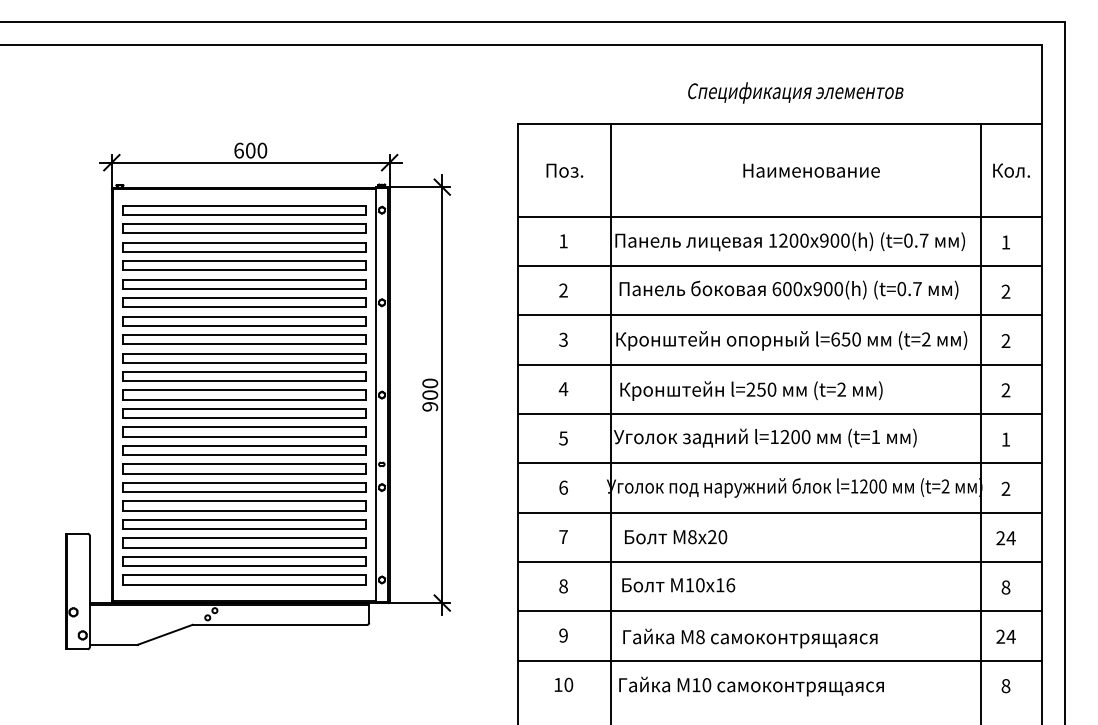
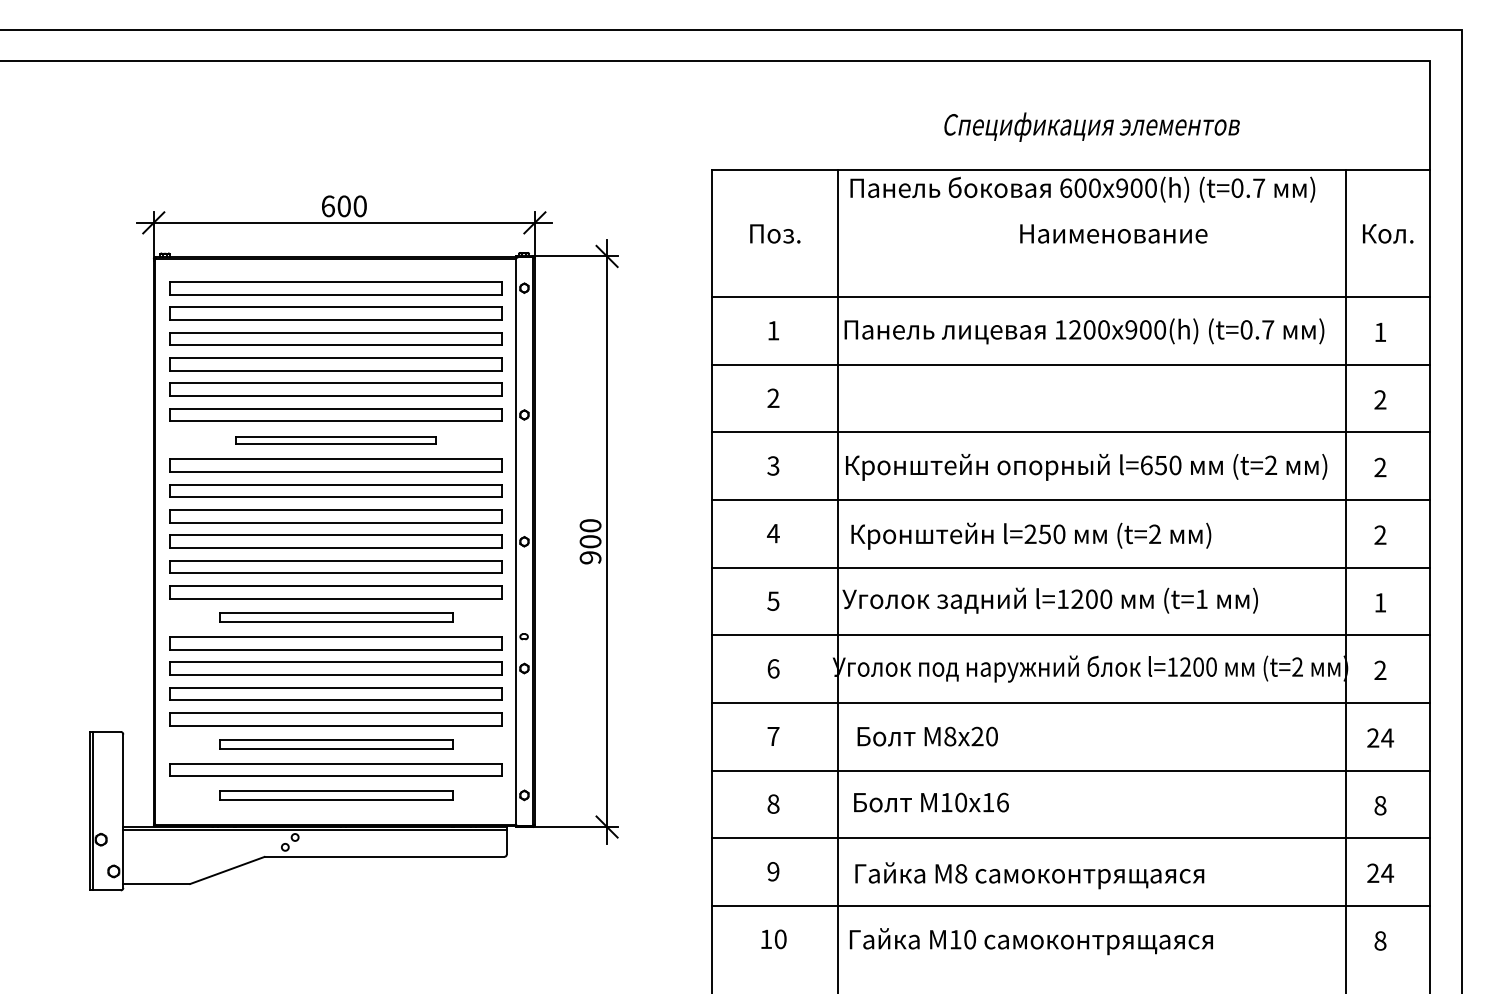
text: (788, 289) -> (1082, 189), moved
part: (244, 321) -> (335, 440), size x0.6
part: (244, 450) -> (335, 617), size x0.7
part: (244, 542) -> (335, 744), size x0.7
part: (244, 580) -> (335, 795), size x0.7

